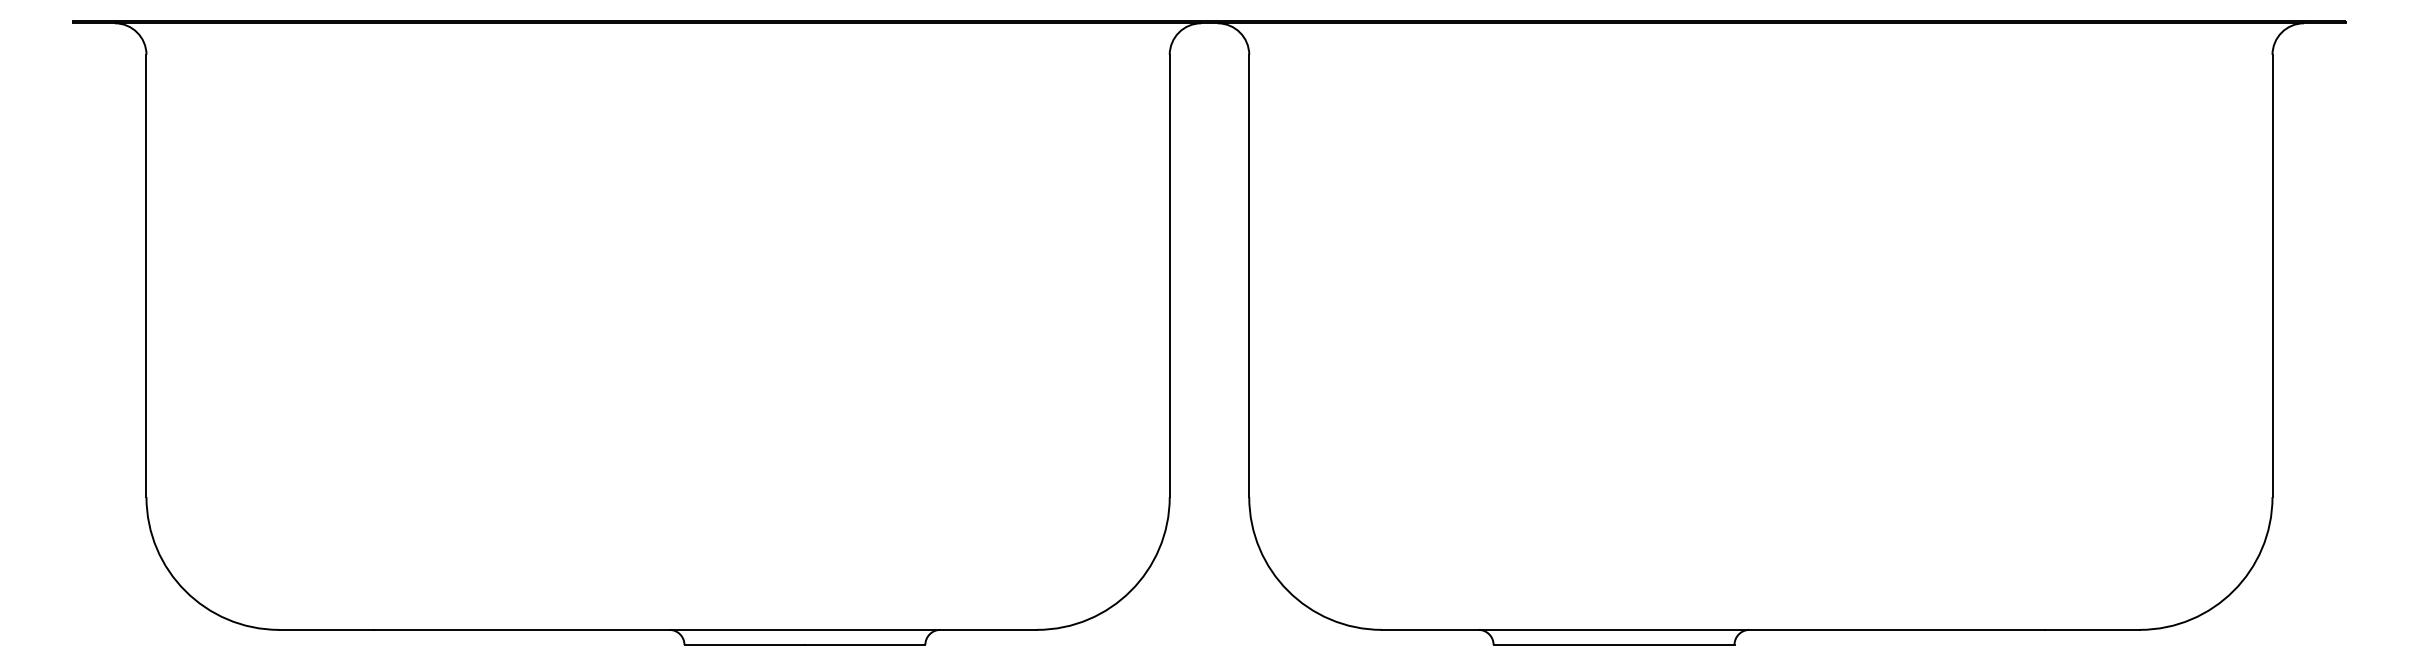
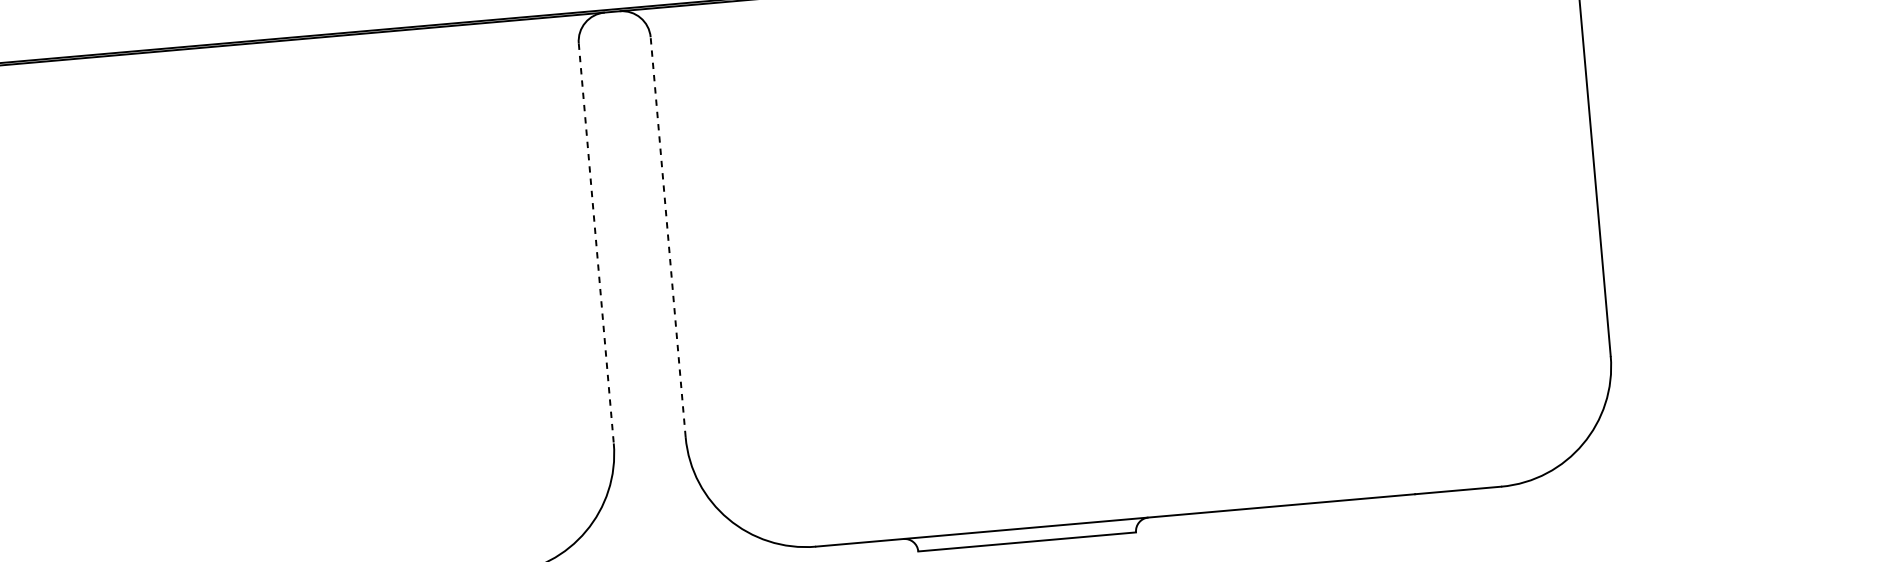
line: (1249, 275) -> (668, 236), solid -> dashed
line: (1169, 276) -> (596, 243), solid -> dashed

